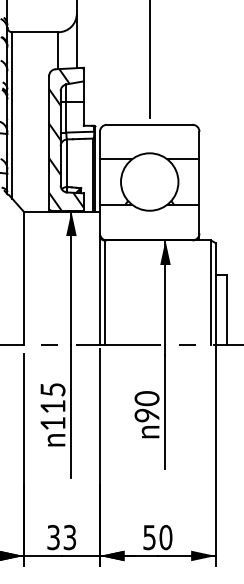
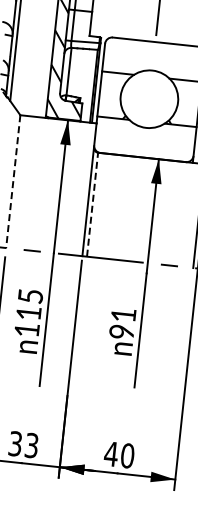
line: (23, 278) -> (13, 182), solid -> dashed
line: (104, 292) -> (92, 204), solid -> dashed
text: (146, 398) -> (123, 314), 90 -> 91
text: (149, 537) -> (111, 454), 50 -> 40

